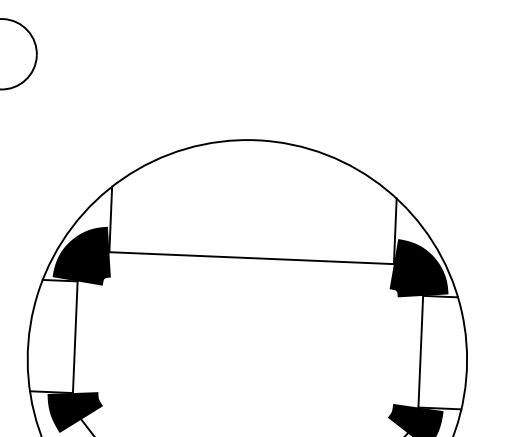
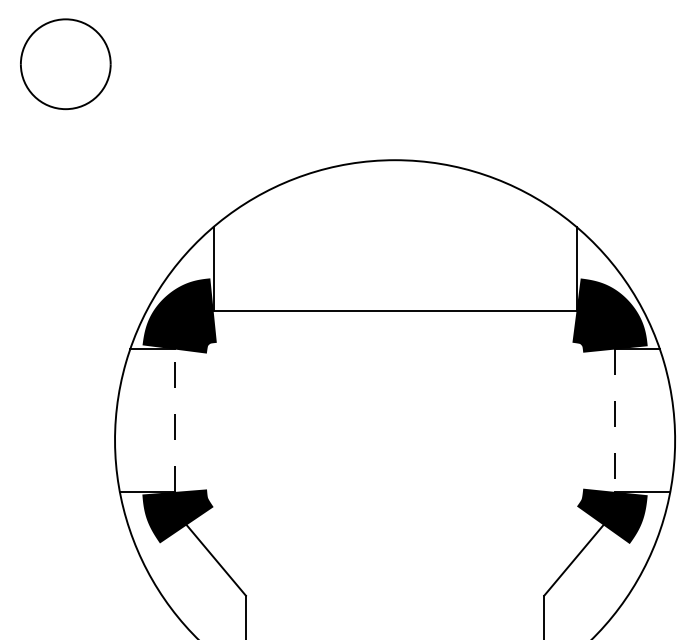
line: (75, 337) -> (174, 420), solid -> dashed
line: (420, 352) -> (615, 421), solid -> dashed

